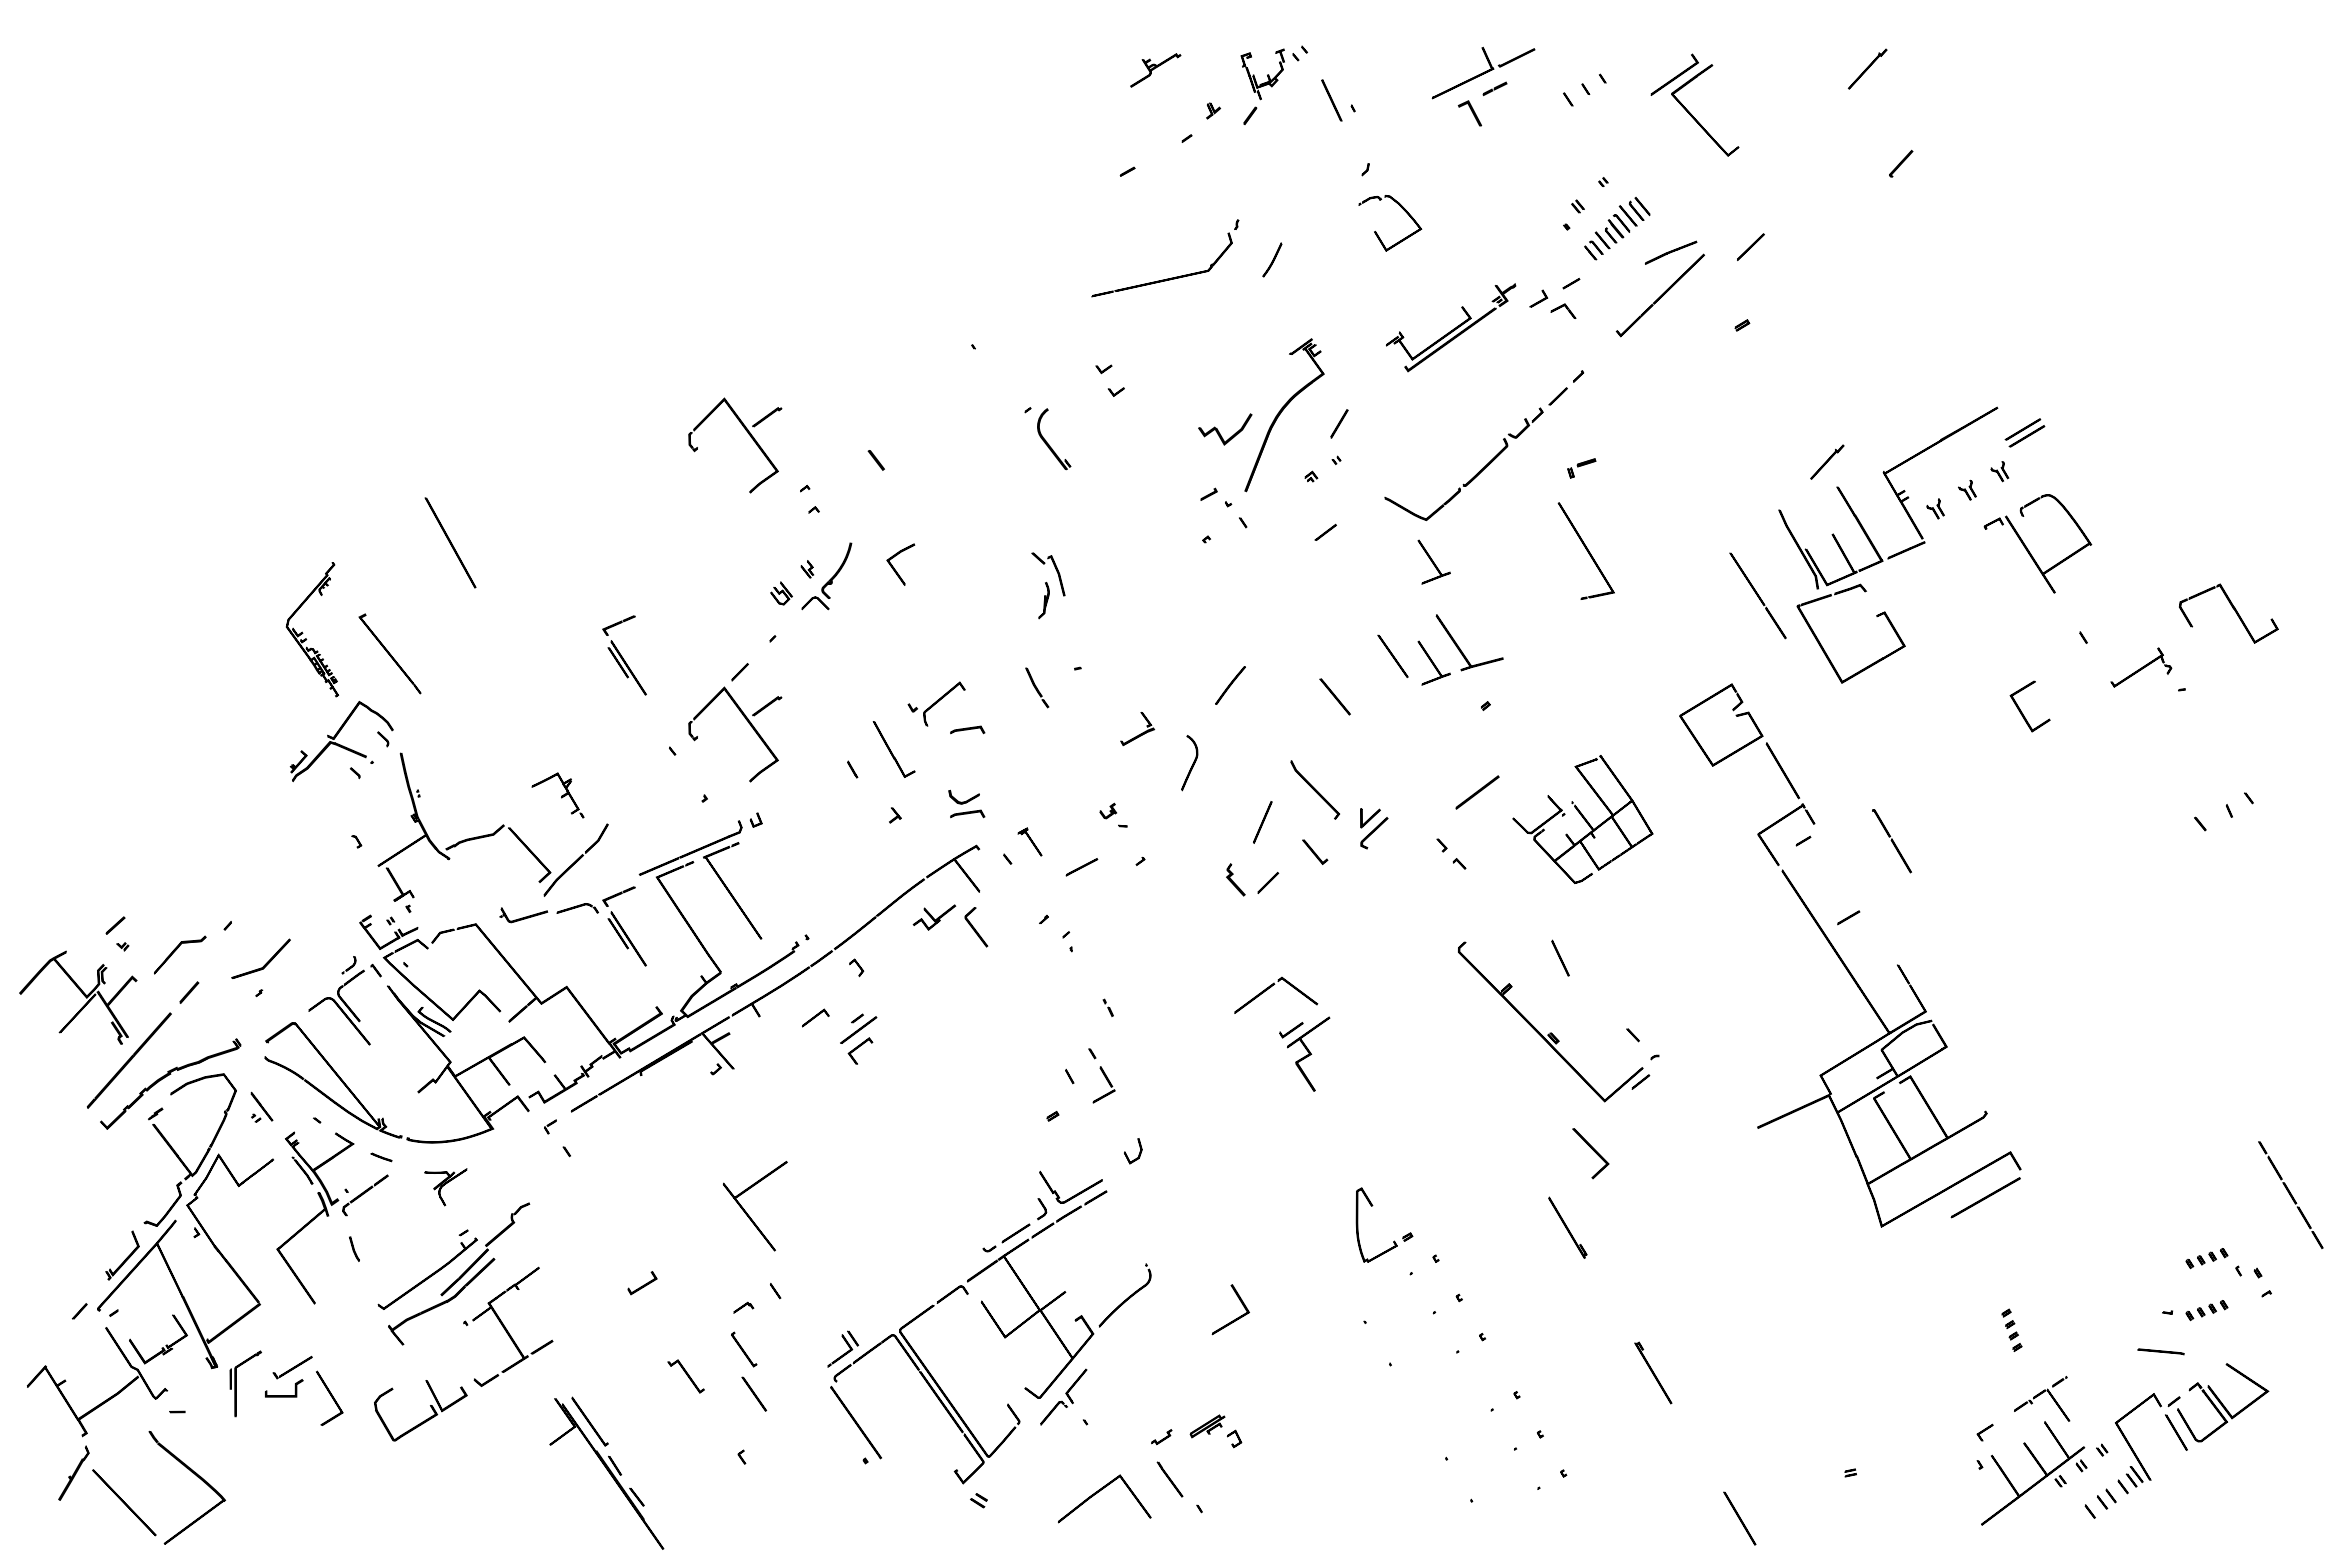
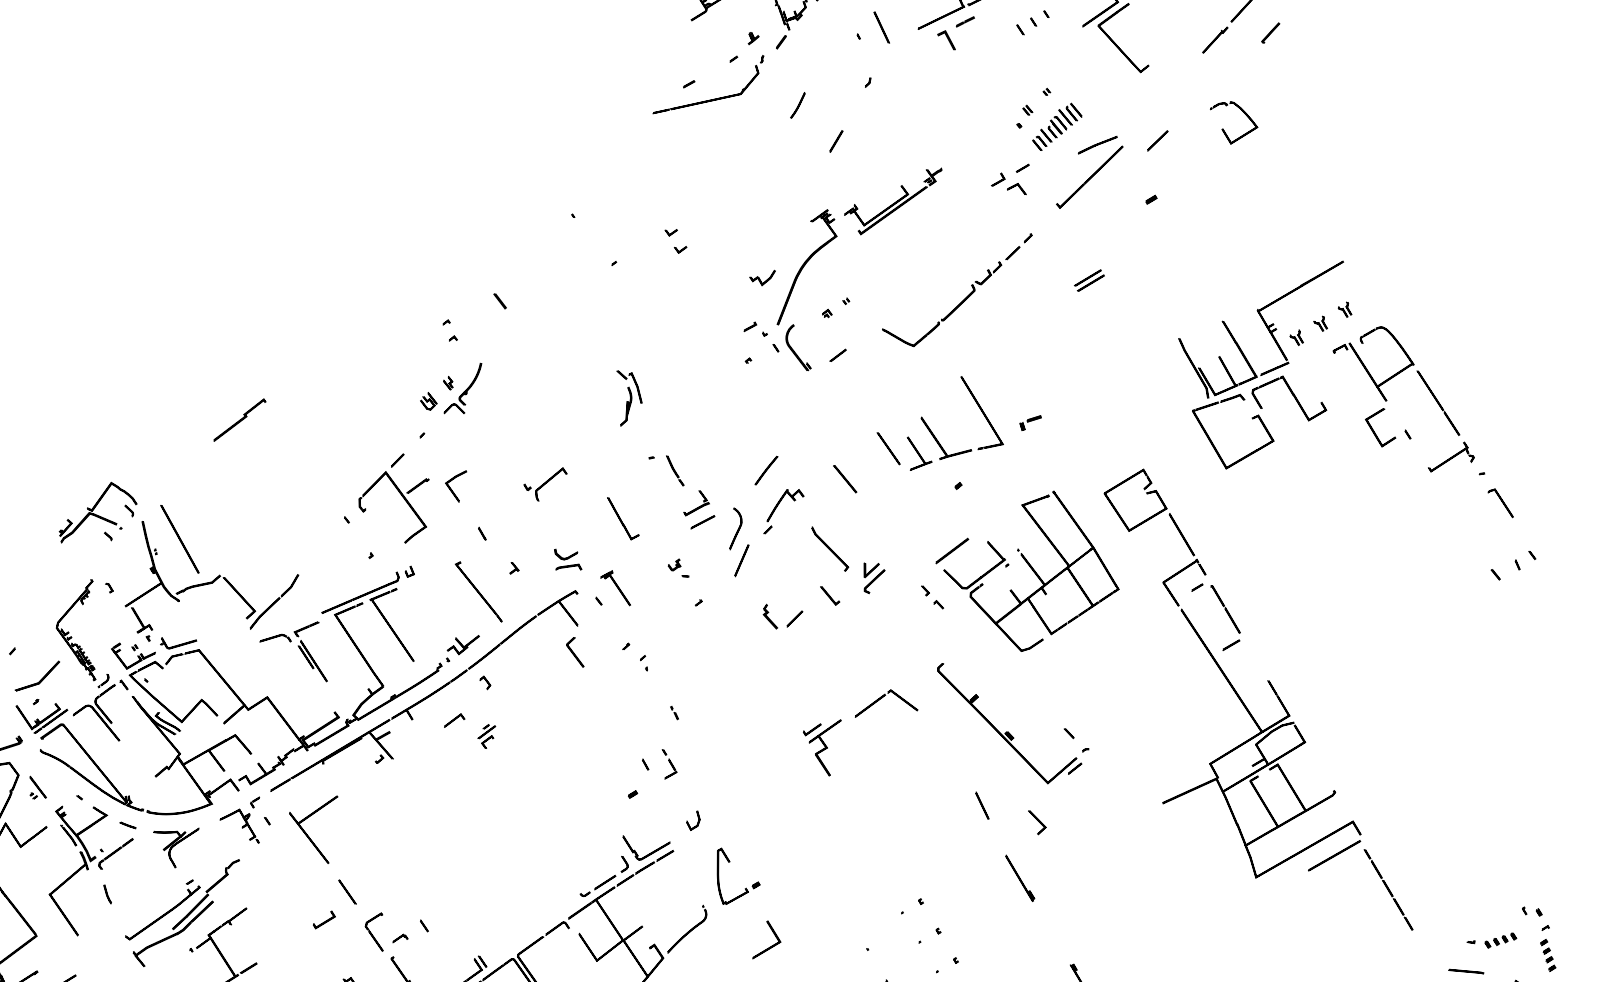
line: (1331, 100) -> (881, 27), moved
part: (1901, 163) -> (1271, 32), moved
part: (1376, 231) -> (1223, 129), moved
part: (1272, 259) -> (798, 105), moved
part: (1171, 277) -> (713, 99), moved
part: (1451, 327) -> (893, 201), moved
line: (1339, 423) -> (836, 141), moved
part: (1225, 429) -> (762, 278), size x0.62
part: (2024, 432) -> (1089, 280), moved
part: (750, 437) -> (405, 284), removed
part: (1049, 444) -> (795, 351), moved
part: (1827, 461) -> (1215, 39), moved
part: (1581, 468) -> (1030, 423), moved
line: (450, 542) -> (179, 538), moved
part: (1585, 550) -> (981, 412), moved
part: (1433, 561) -> (919, 377), removed
part: (894, 567) -> (451, 488), moved
line: (1757, 595) -> (1437, 402), moved
part: (1043, 600) -> (625, 406), size x1.43
part: (2234, 611) -> (1293, 396), moved
part: (530, 618) -> (240, 420), added
part: (303, 633) -> (69, 632), moved
part: (389, 653) -> (478, 591), moved
part: (624, 655) -> (310, 448), removed
part: (1037, 687) -> (675, 470), moved
part: (2021, 710) -> (1374, 430), moved
part: (2206, 728) -> (1500, 502), added
part: (967, 729) -> (568, 503), removed
part: (1244, 734) -> (776, 507), added
part: (893, 749) -> (622, 518), moved
part: (557, 795) -> (239, 826), moved
part: (1582, 819) -> (1031, 571), size x1.67
line: (1262, 822) -> (741, 560), moved
part: (1029, 841) -> (615, 587), size x1.67
line: (1891, 841) -> (1225, 609), moved
line: (1081, 867) -> (702, 522), moved
part: (523, 915) -> (178, 643), moved
part: (934, 917) -> (463, 645), moved
line: (1560, 957) -> (982, 805), moved
part: (1271, 987) -> (883, 697), moved
part: (266, 1015) -> (41, 718), added
part: (858, 1039) -> (486, 736), size x0.62
part: (1101, 1076) -> (669, 764), size x0.71
part: (1590, 1153) -> (1037, 822), size x0.62
part: (445, 1186) -> (176, 847), size x1.43
line: (2290, 1195) -> (1388, 890), moved
part: (746, 1211) -> (306, 833), moved
part: (1394, 1240) -> (746, 887), moved
line: (673, 1245) -> (347, 891), added
part: (2206, 1258) -> (1500, 901), removed
part: (708, 1299) -> (373, 932), added
part: (2011, 1329) -> (1547, 954), moved

